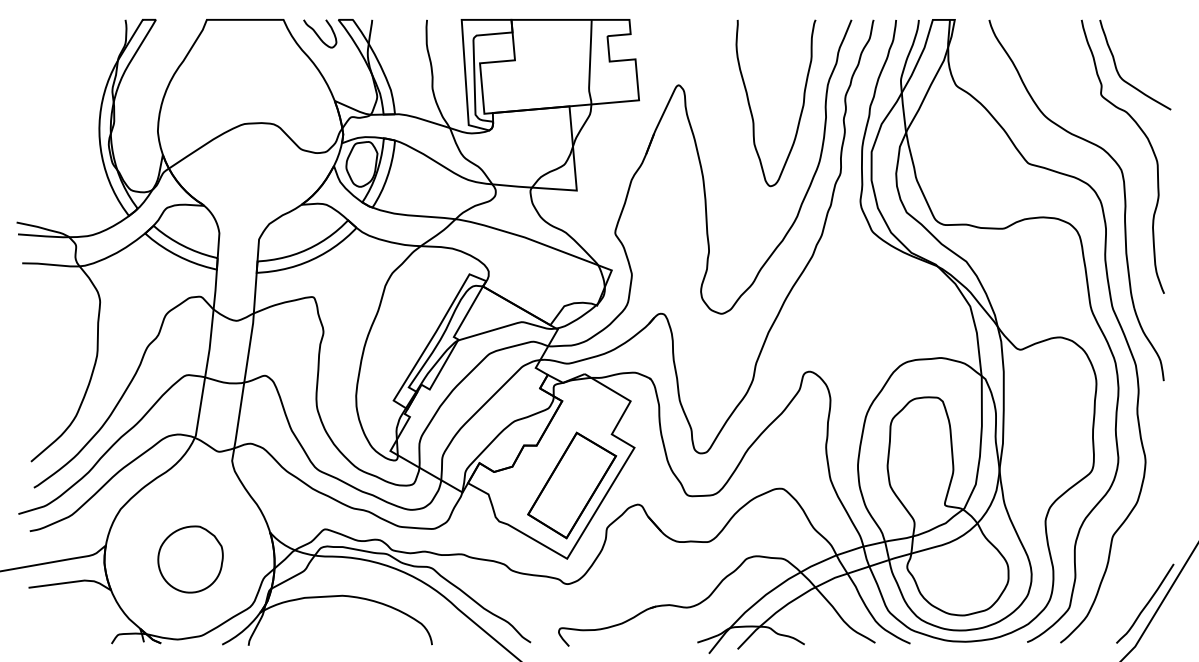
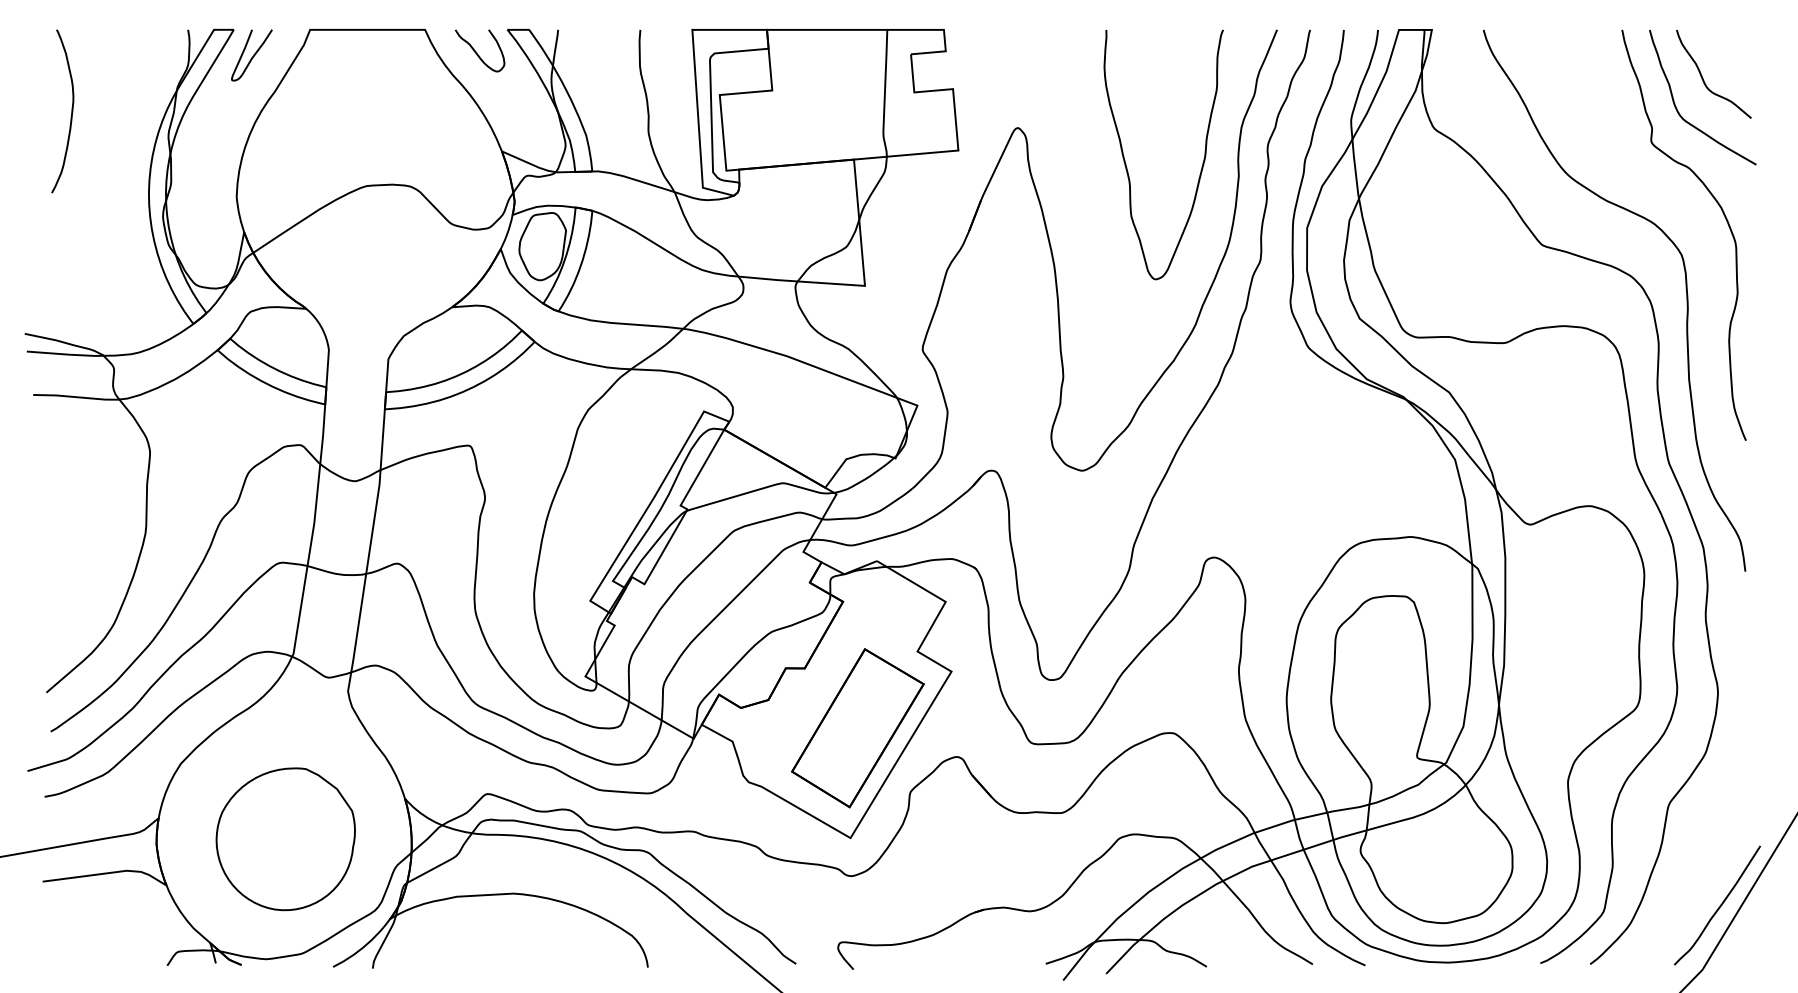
curve: (168, 36) -> (252, 54), added
curve: (1136, 52) -> (1704, 78), added
curve: (47, 73) -> (71, 110), added
part: (190, 559) -> (285, 839), size x1.43

